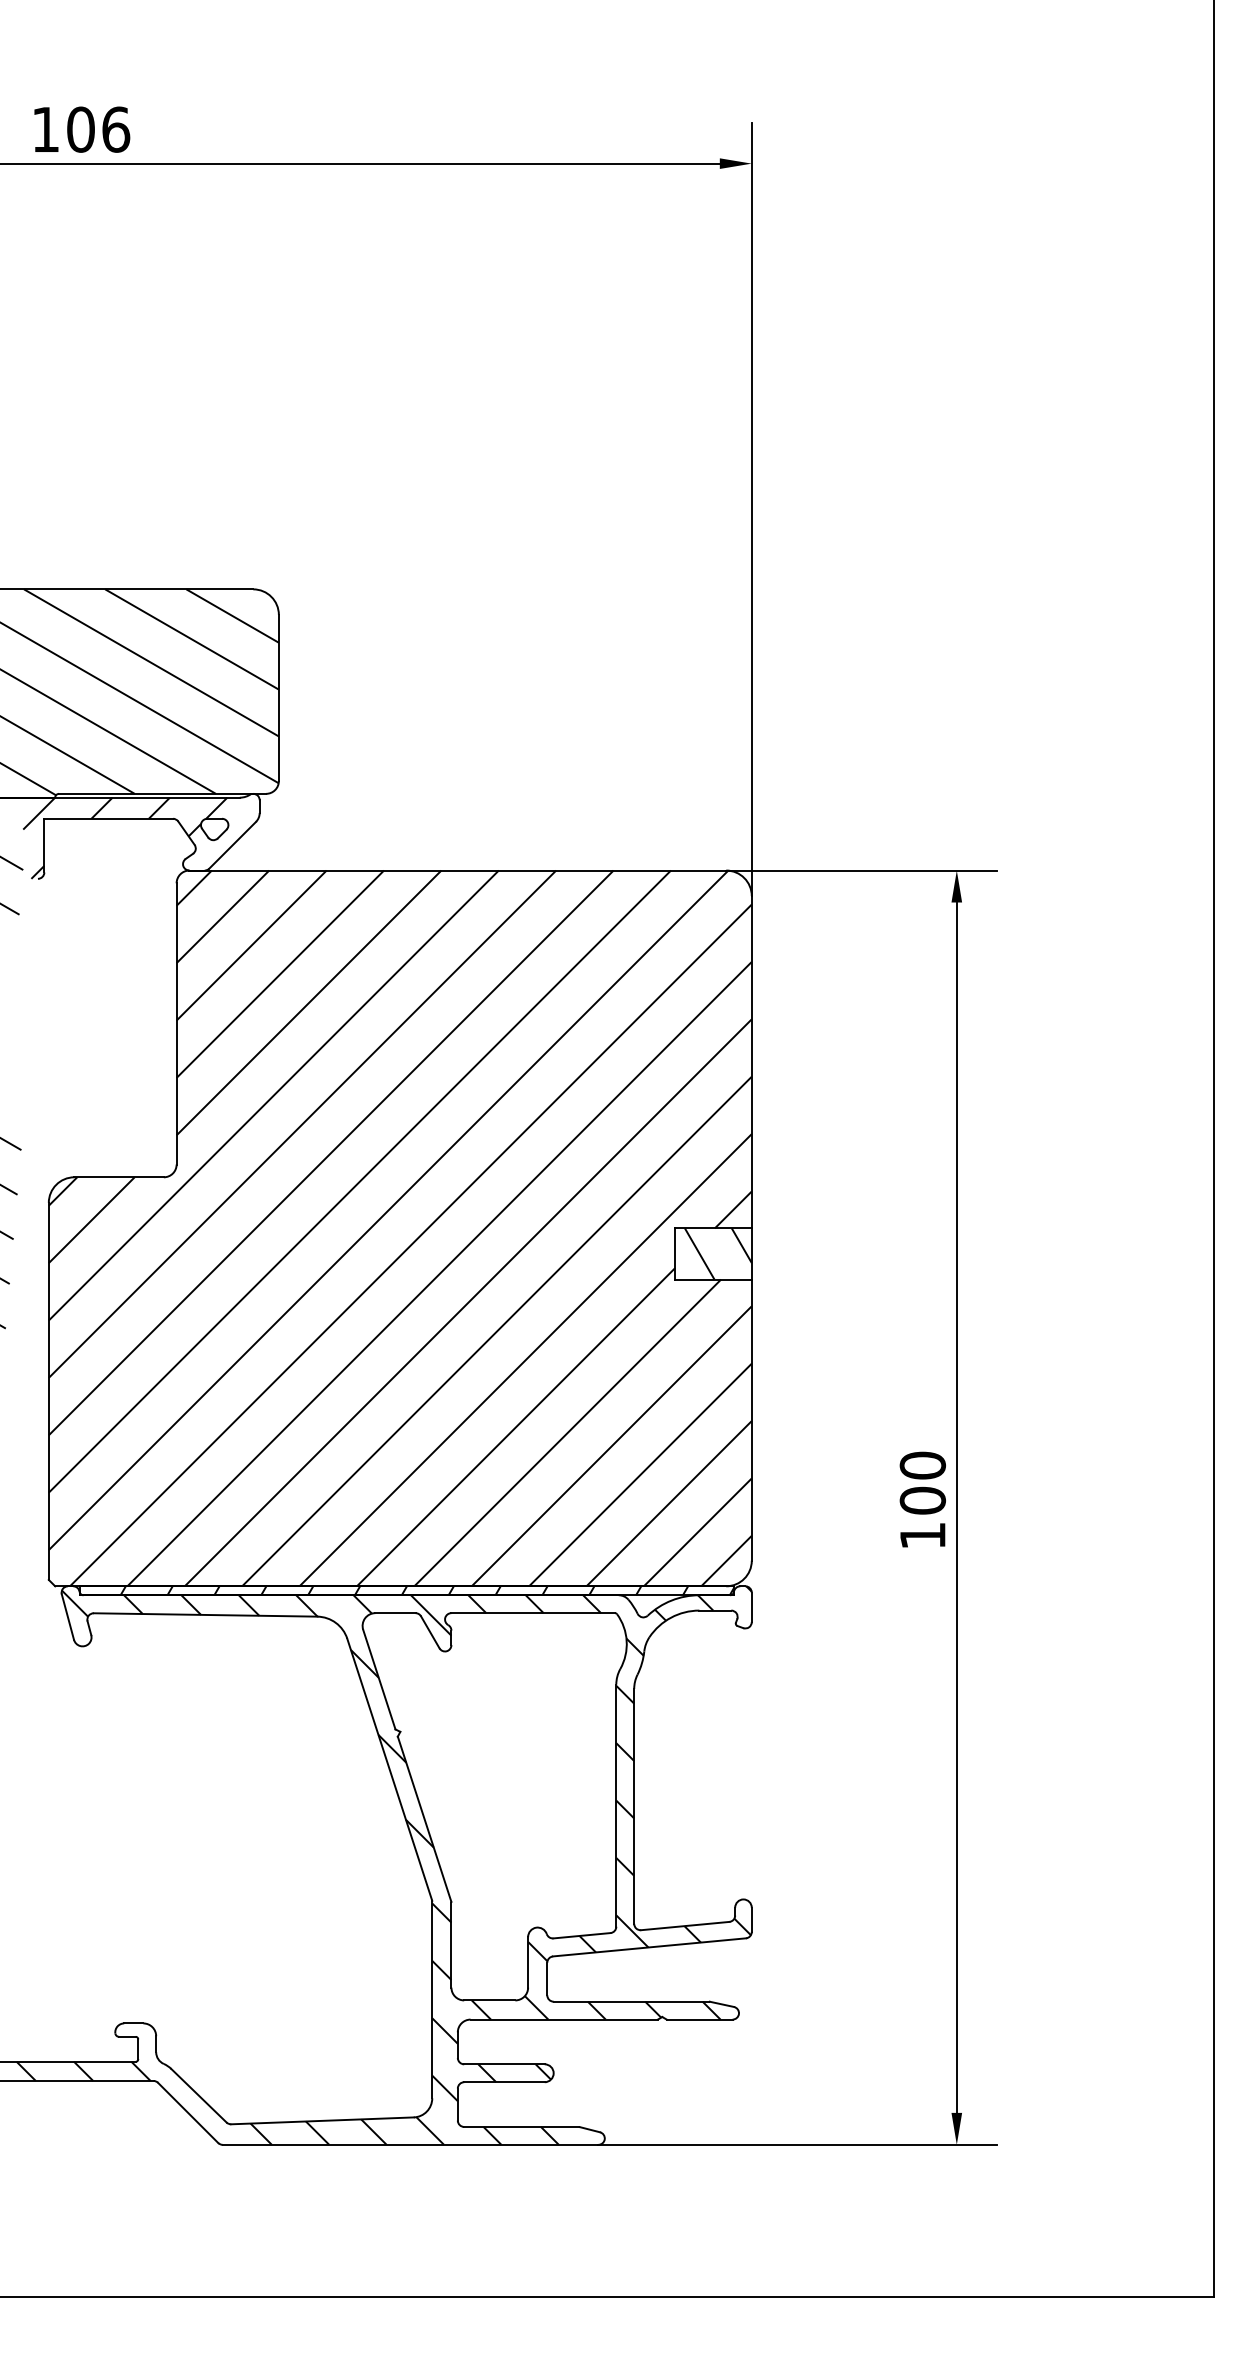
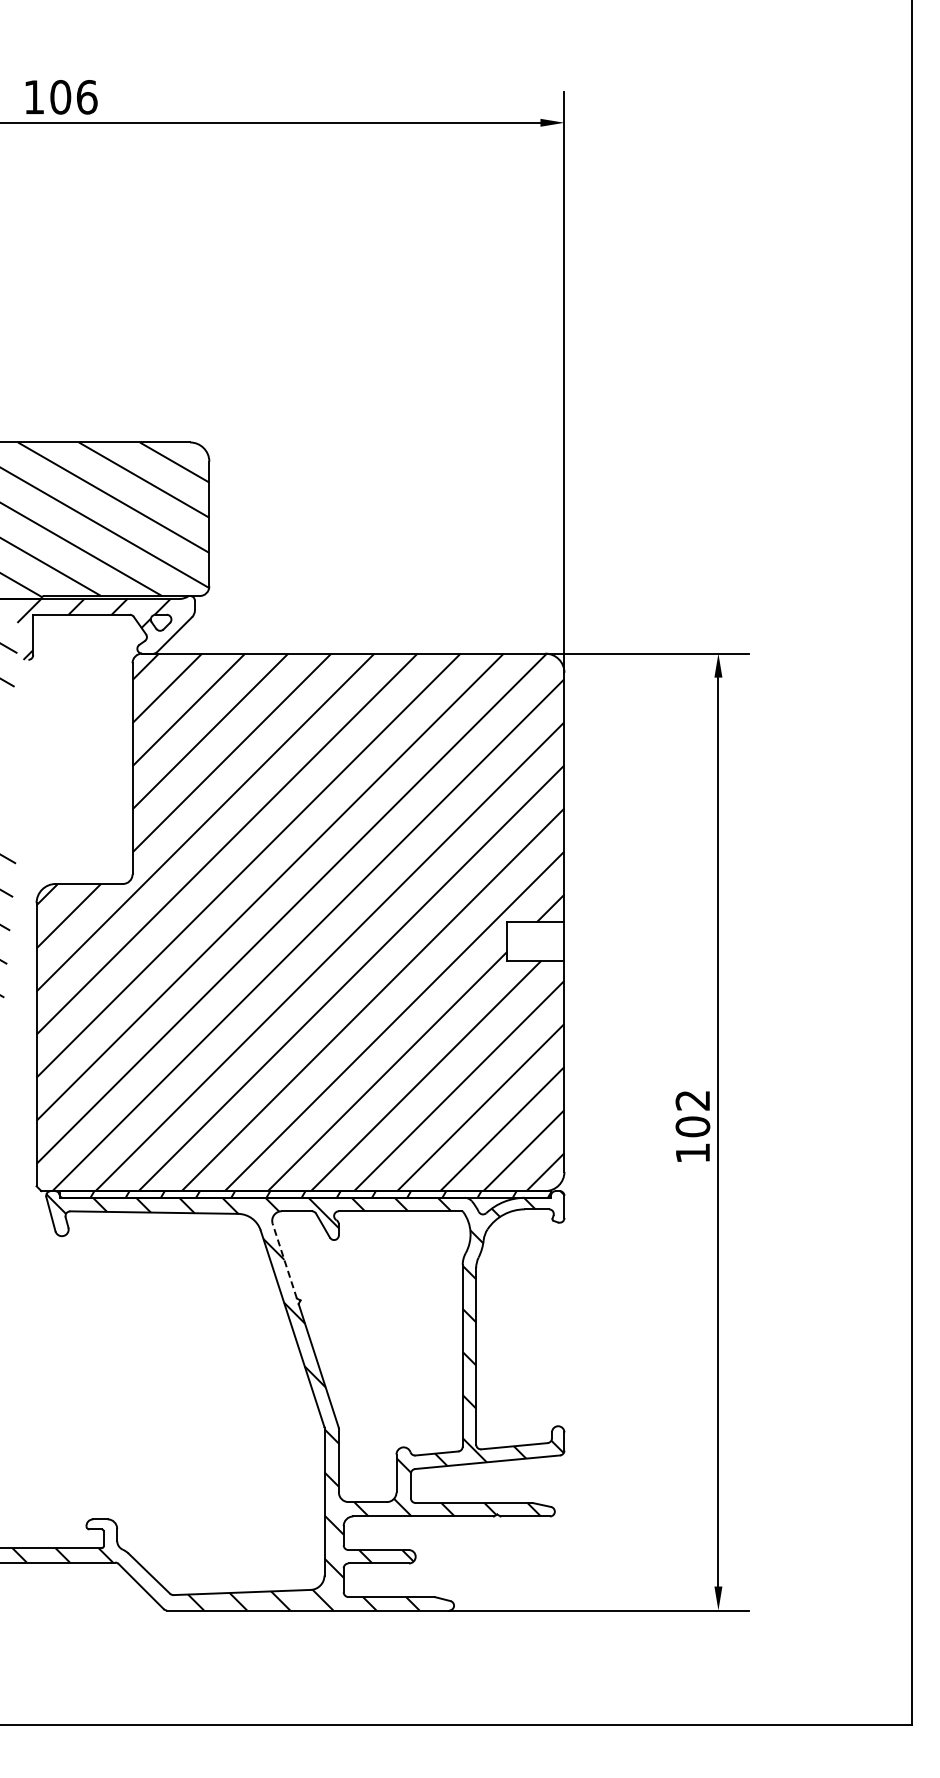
hatch: (718, 1253) -> (539, 941), removed
text: (922, 1465) -> (692, 1100), 100 -> 102
line: (378, 1678) -> (284, 1260), solid -> dashed

